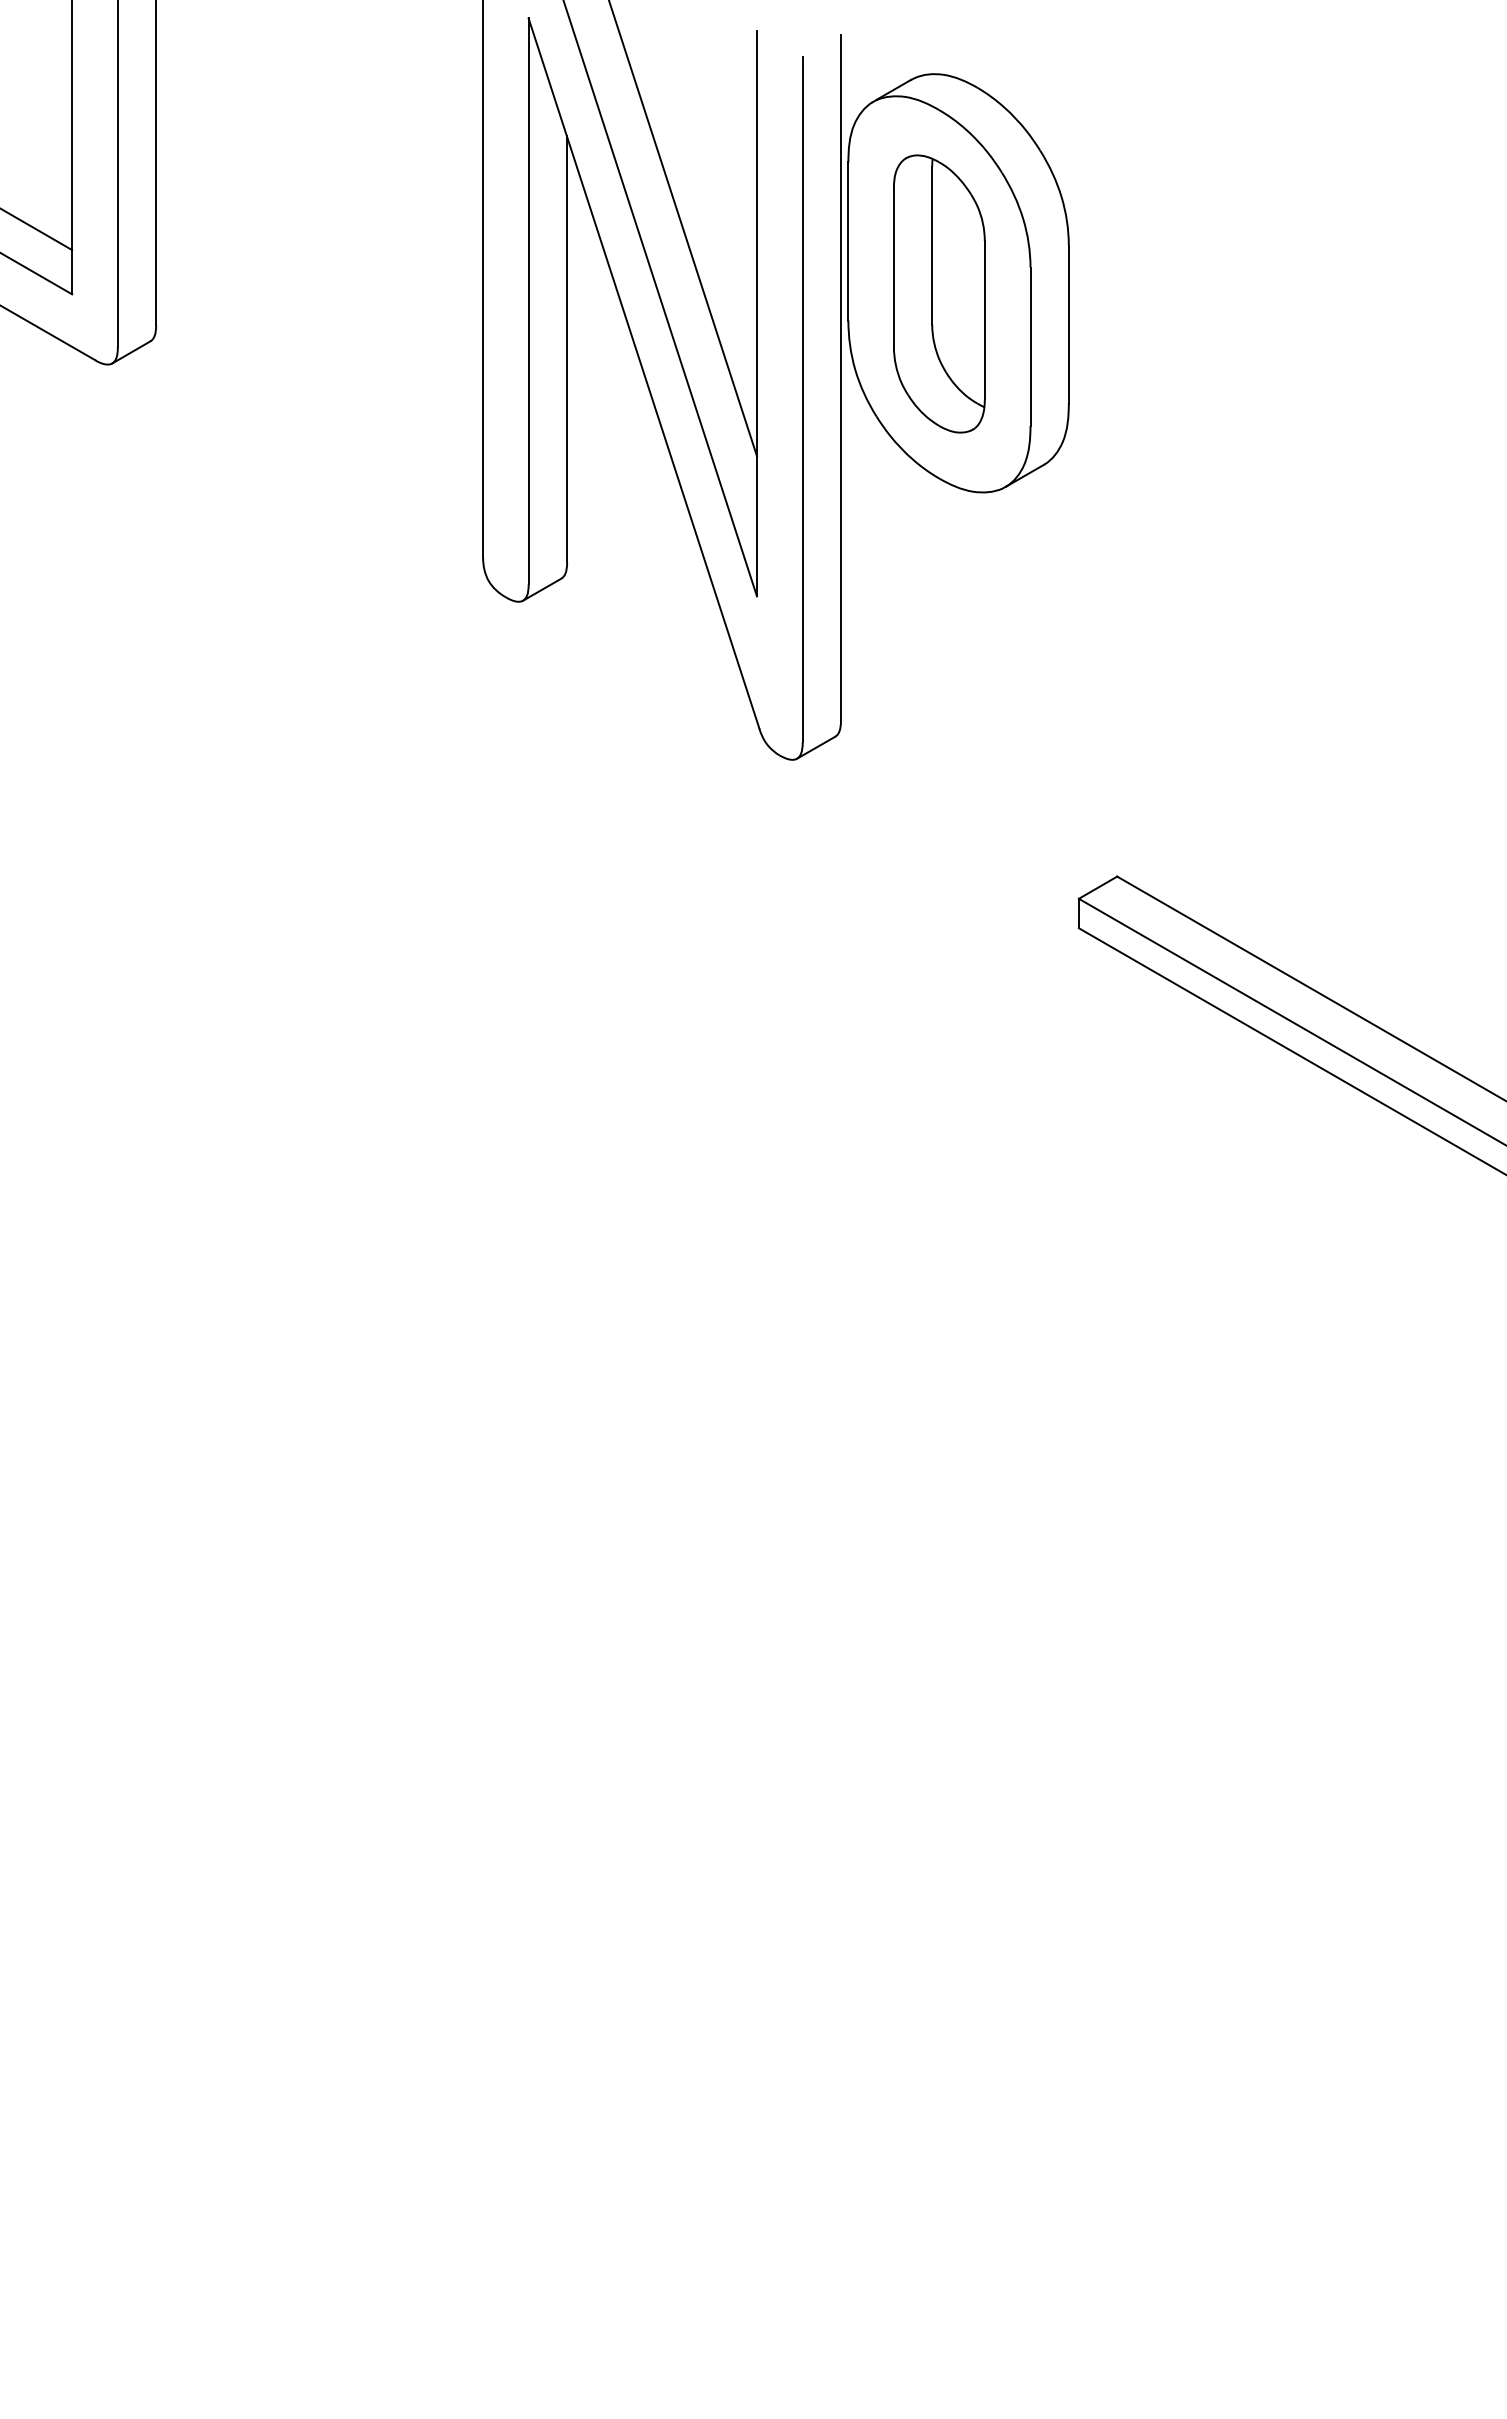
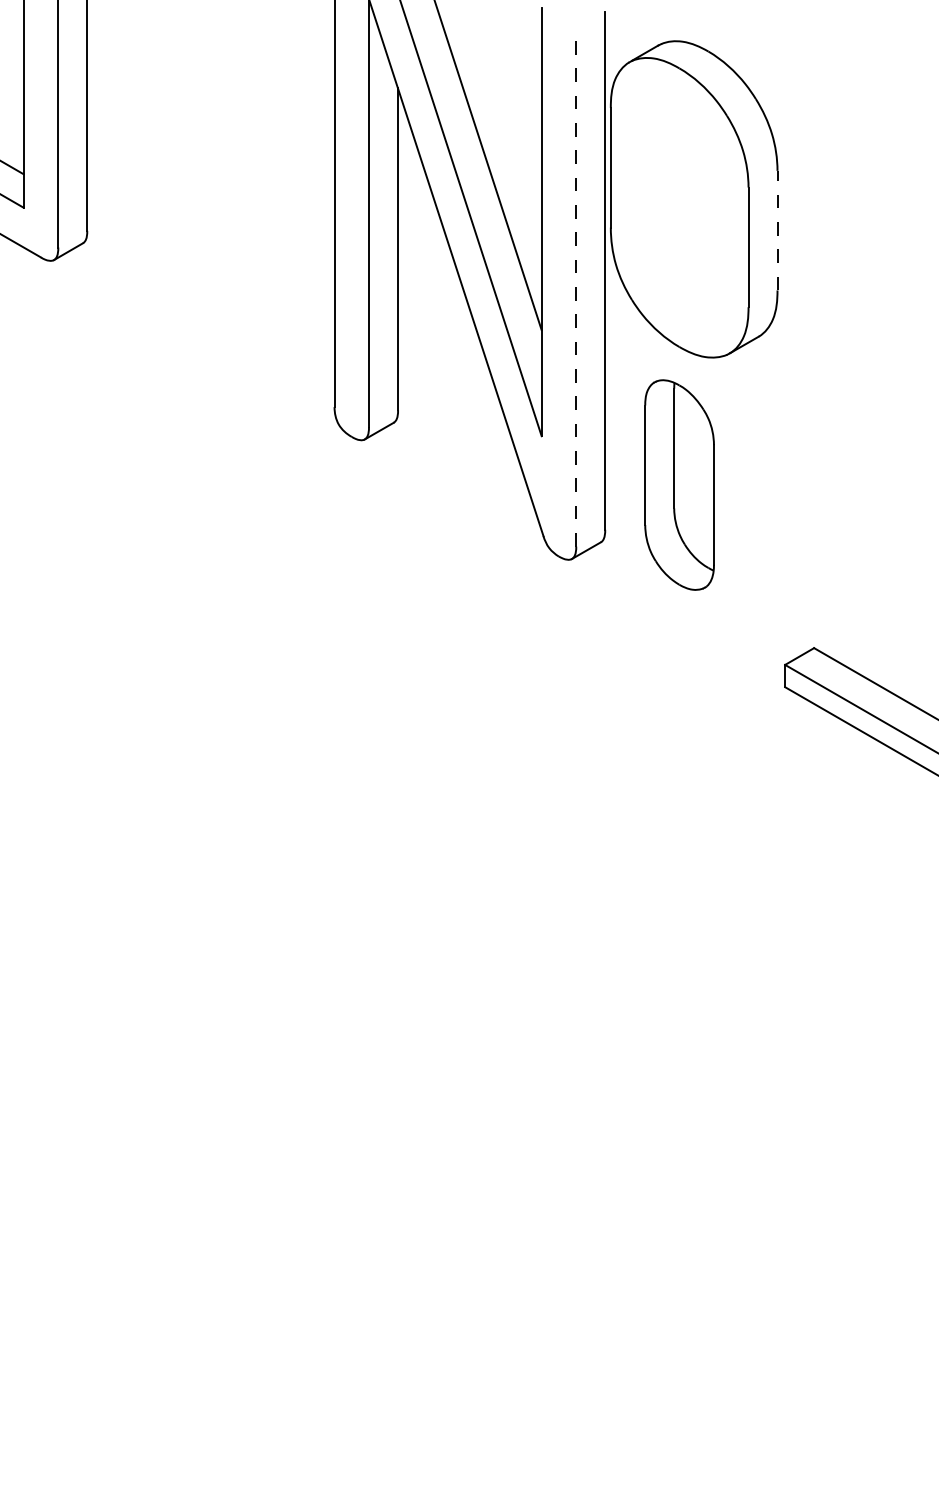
part: (939, 293) -> (679, 484), moved
line: (1068, 324) -> (777, 230), solid -> dashed
line: (802, 399) -> (576, 287), solid -> dashed

